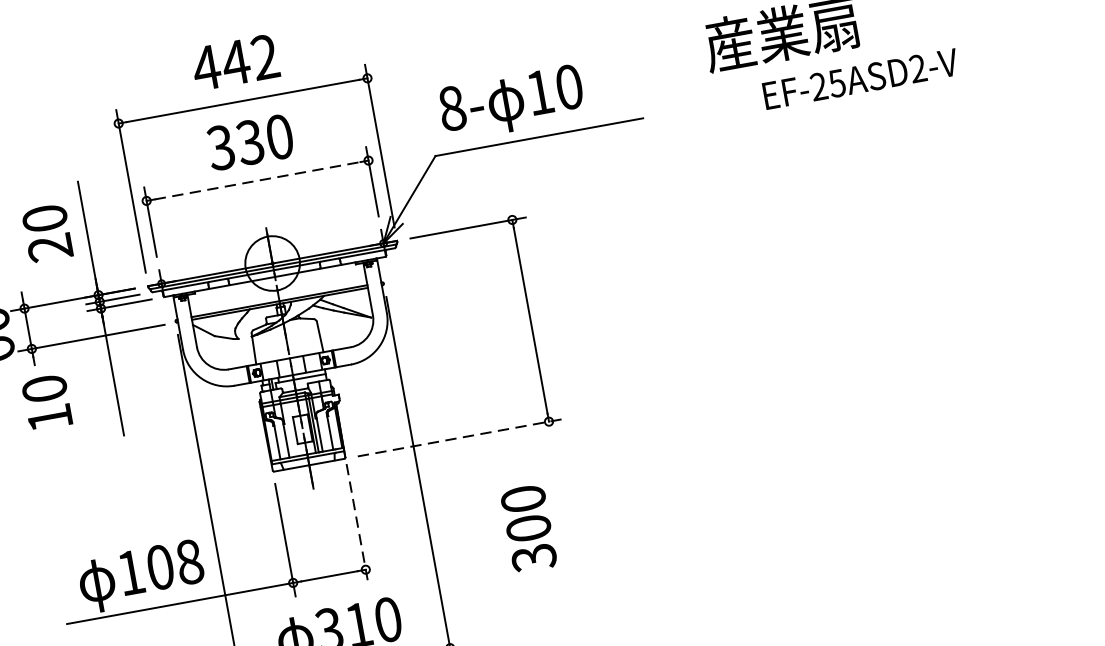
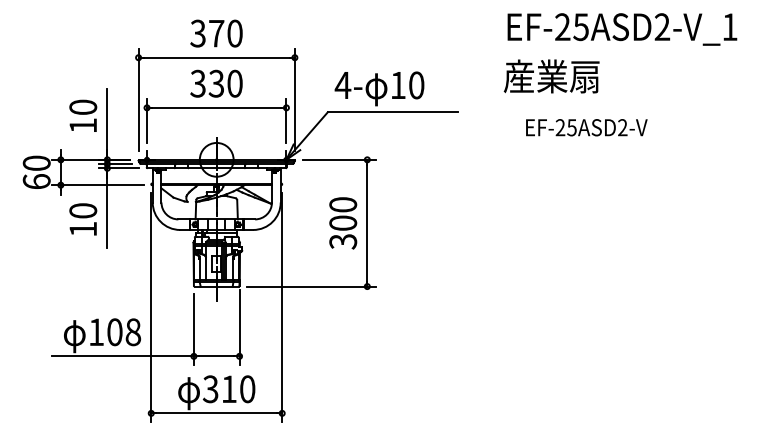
text: (234, 62) -> (215, 33), 442 -> 370
text: (860, 78) -> (586, 127), moved
text: (451, 108) -> (342, 85), 8- -> 4-
line: (257, 180) -> (216, 107), dashed -> solid
text: (49, 247) -> (82, 125), 20 -> 10
text: (47, 402) -> (83, 219), moved
line: (460, 437) -> (311, 286), dashed -> solid
line: (357, 523) -> (239, 327), dashed -> solid
text: (529, 528) -> (343, 223), moved

